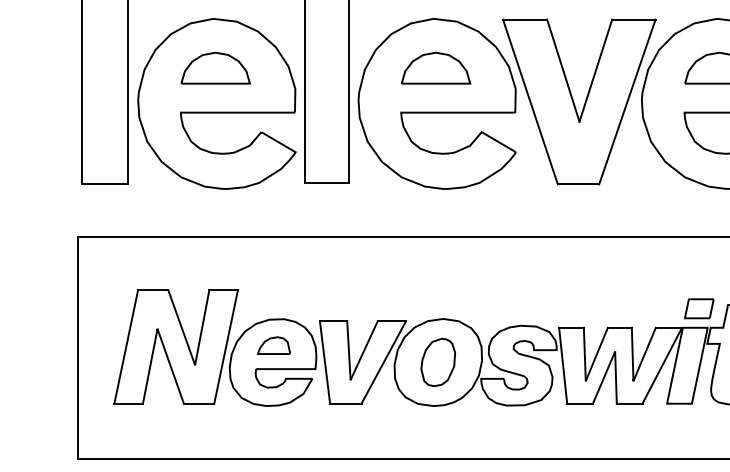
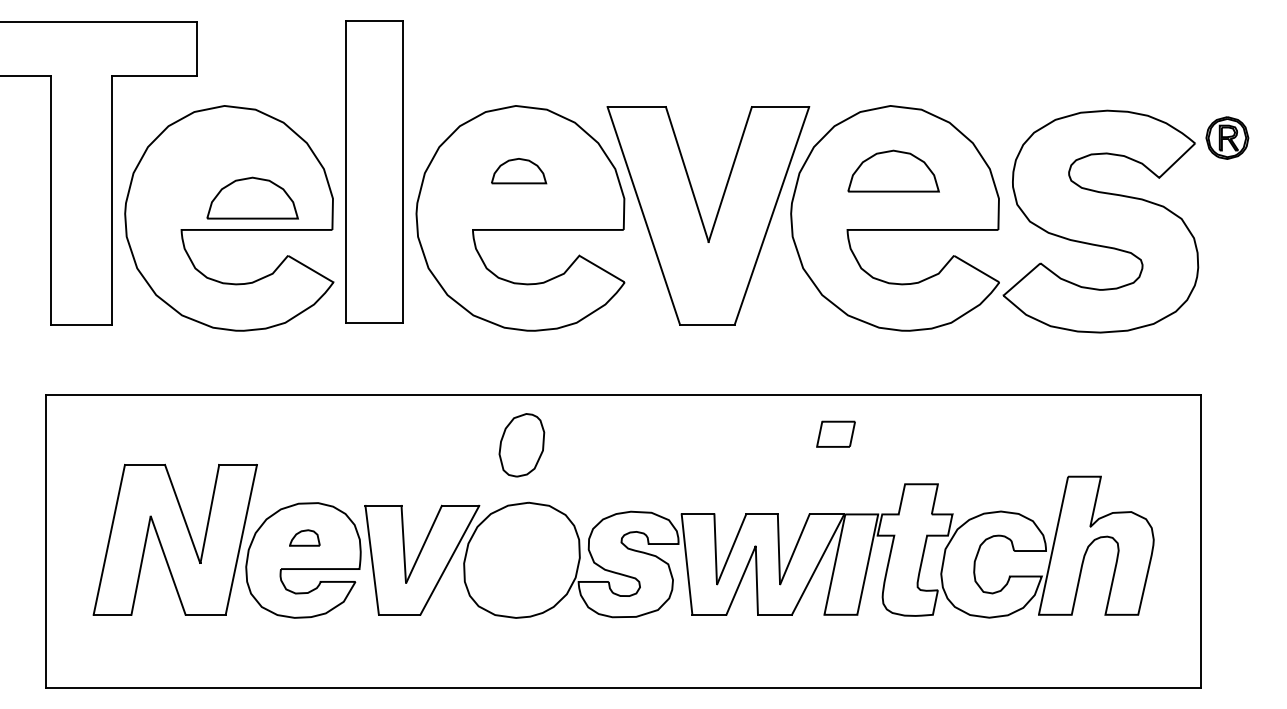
part: (215, 67) -> (252, 197), moved
part: (435, 67) -> (518, 170), size x0.6
part: (698, 308) -> (835, 433), moved
part: (273, 345) -> (304, 537), size x0.7
part: (437, 362) -> (521, 445), moved

